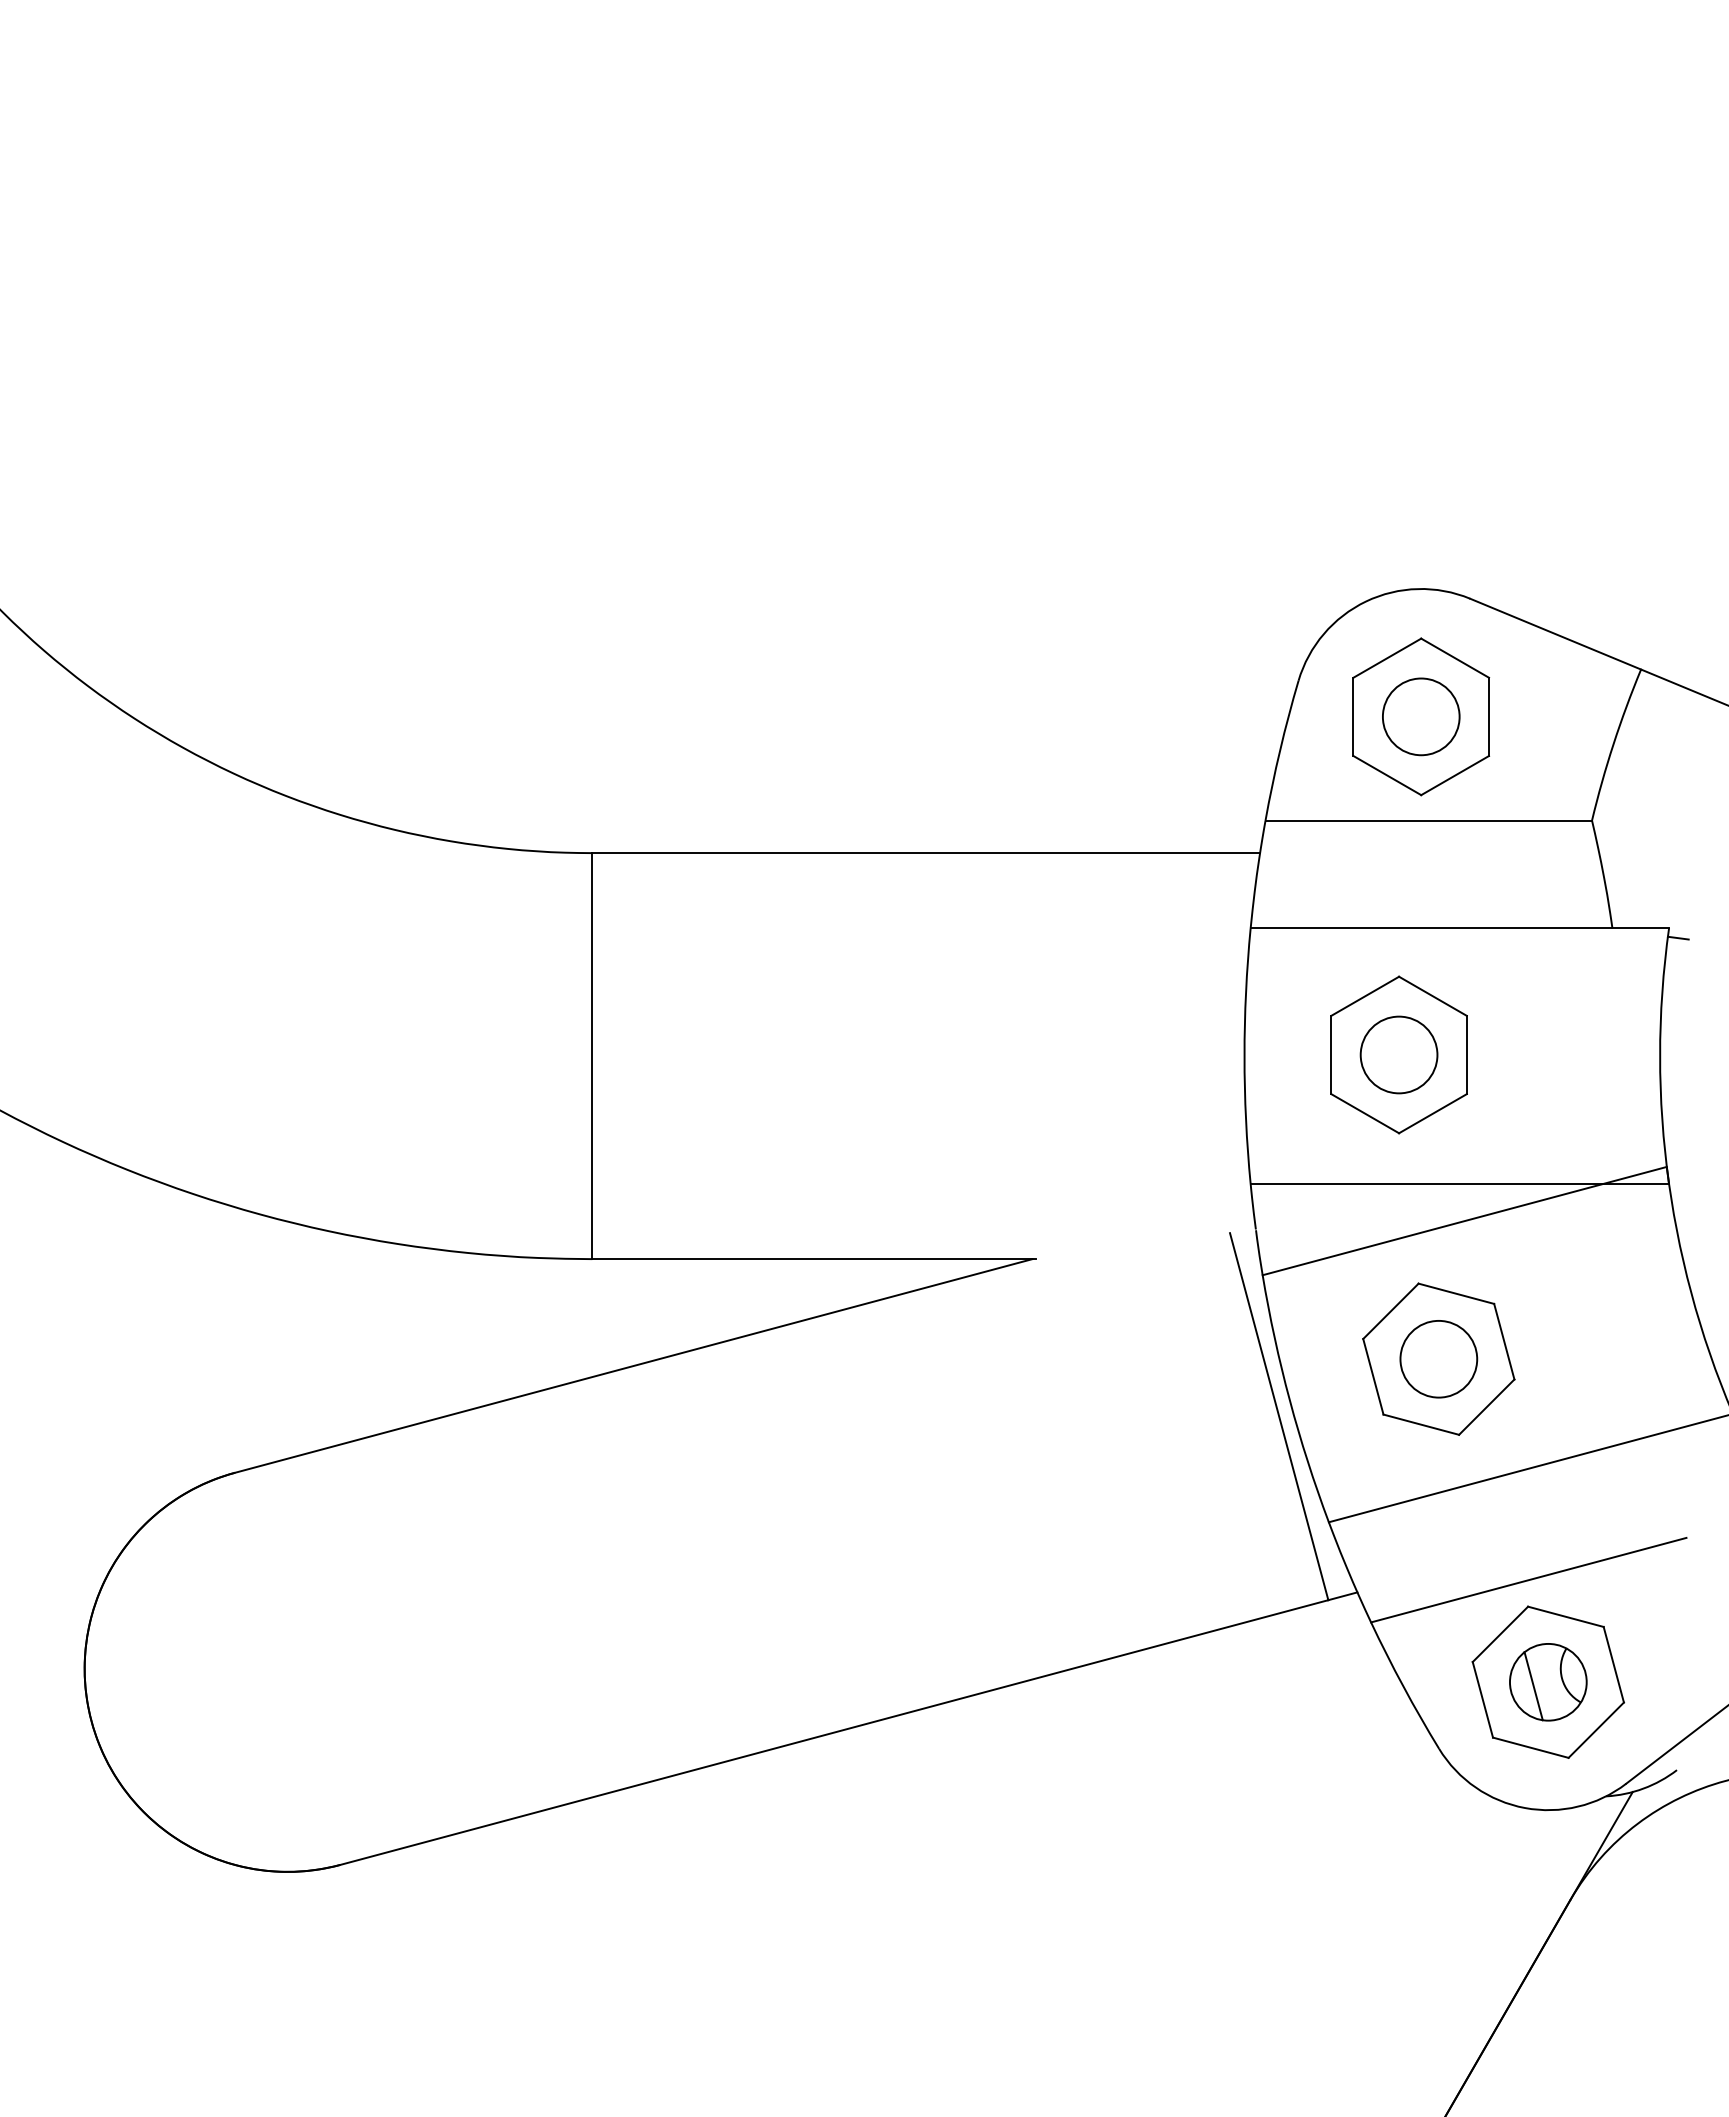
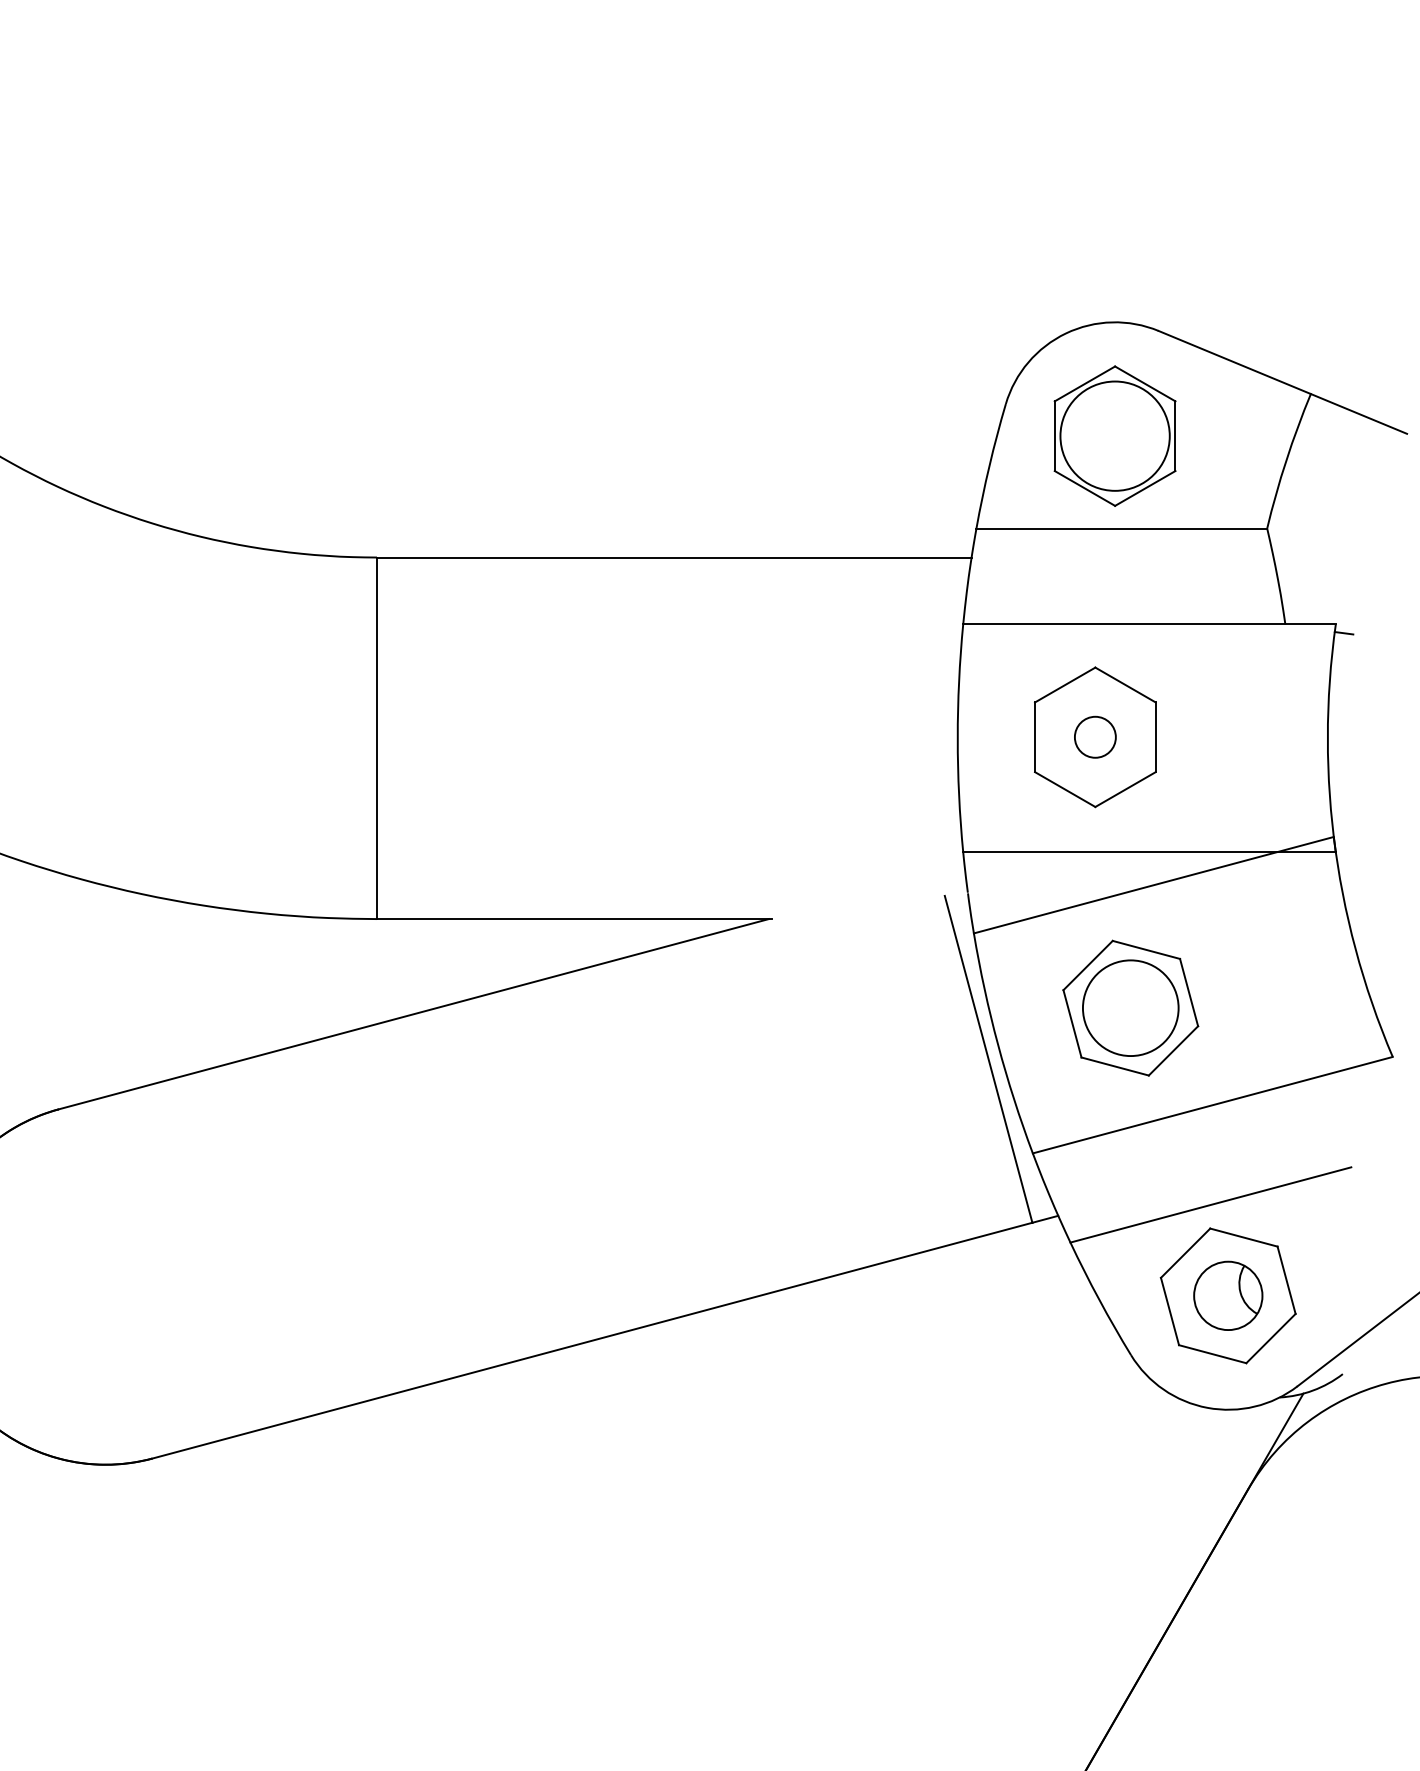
circle: (1420, 716) -> (1114, 435), size x1.6
circle: (1398, 1054) -> (1094, 736), size x0.6
circle: (1438, 1358) -> (1130, 1007), size x1.4
line: (1533, 1686) -> (1215, 1299), removed

